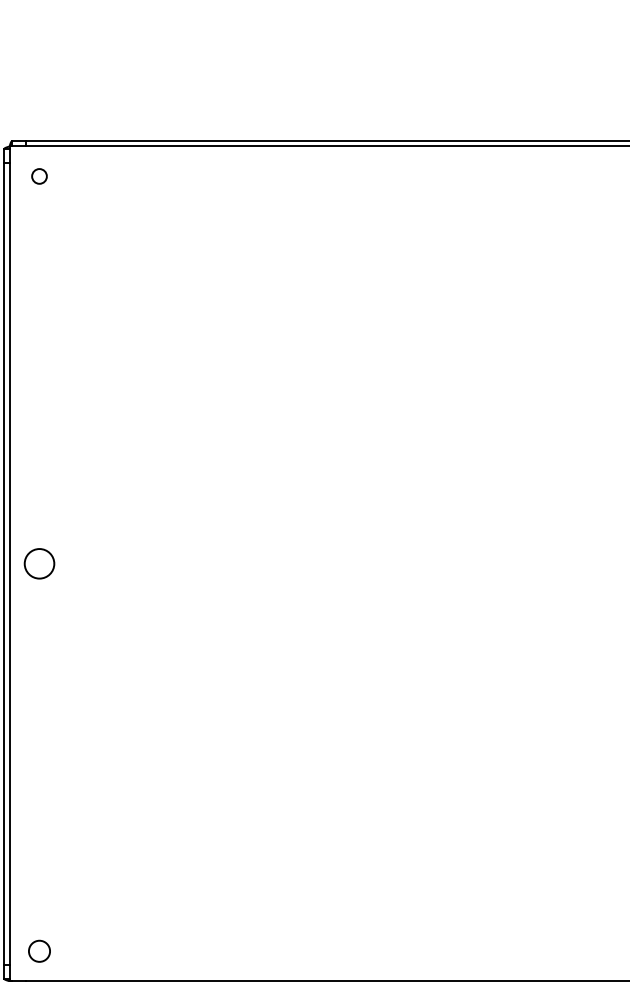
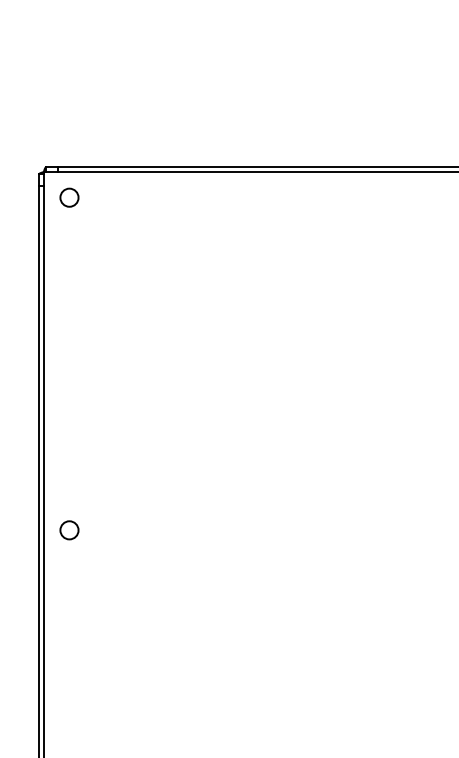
circle: (39, 176) -> (69, 197), size x1.43
circle: (39, 563) -> (69, 530), size x0.71

